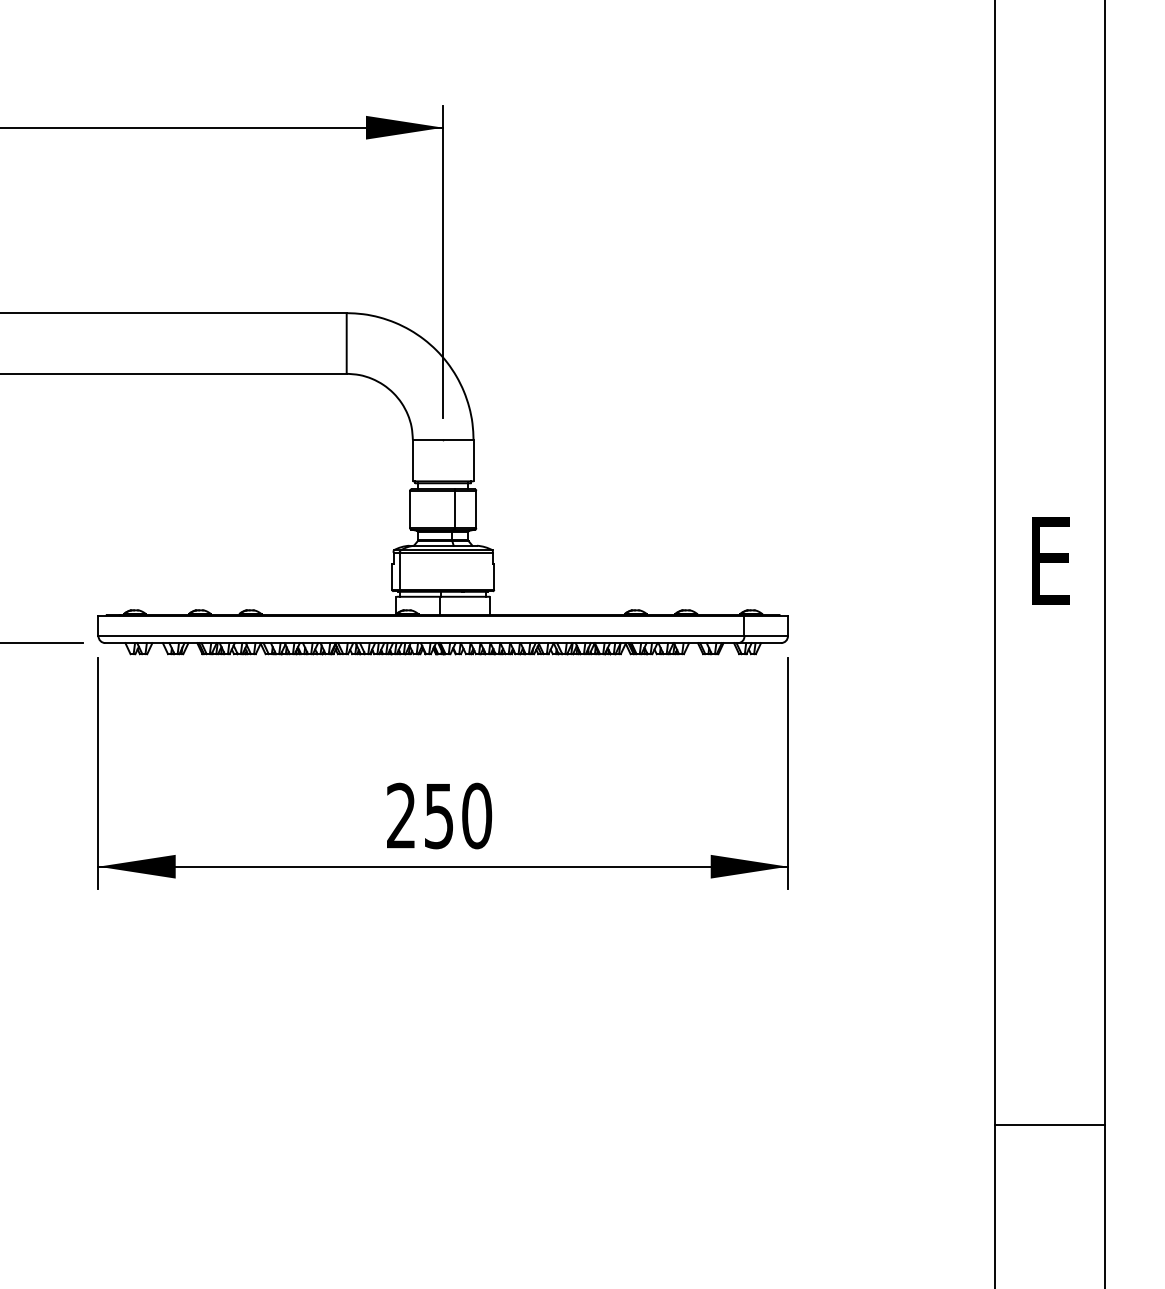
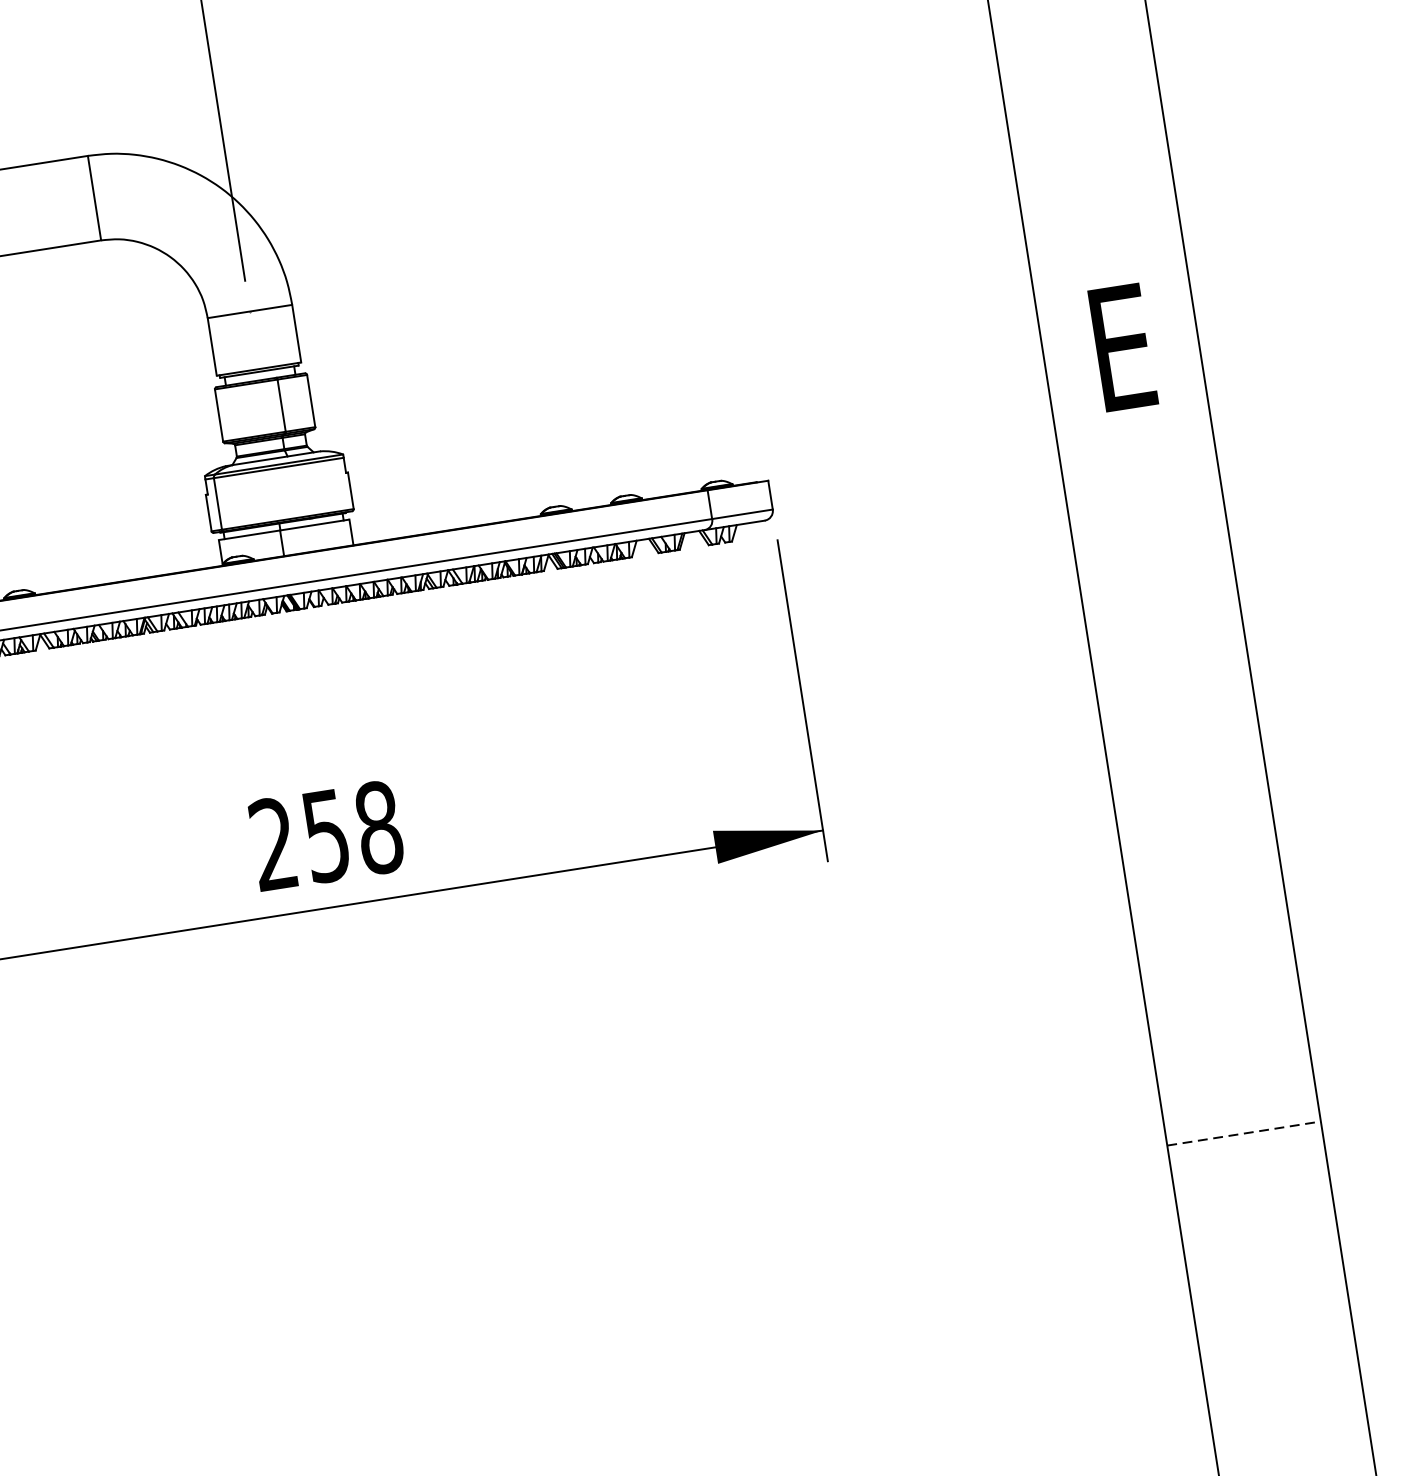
text: (477, 816) -> (379, 828), 250 -> 258
line: (1050, 1125) -> (1245, 1133), solid -> dashed

